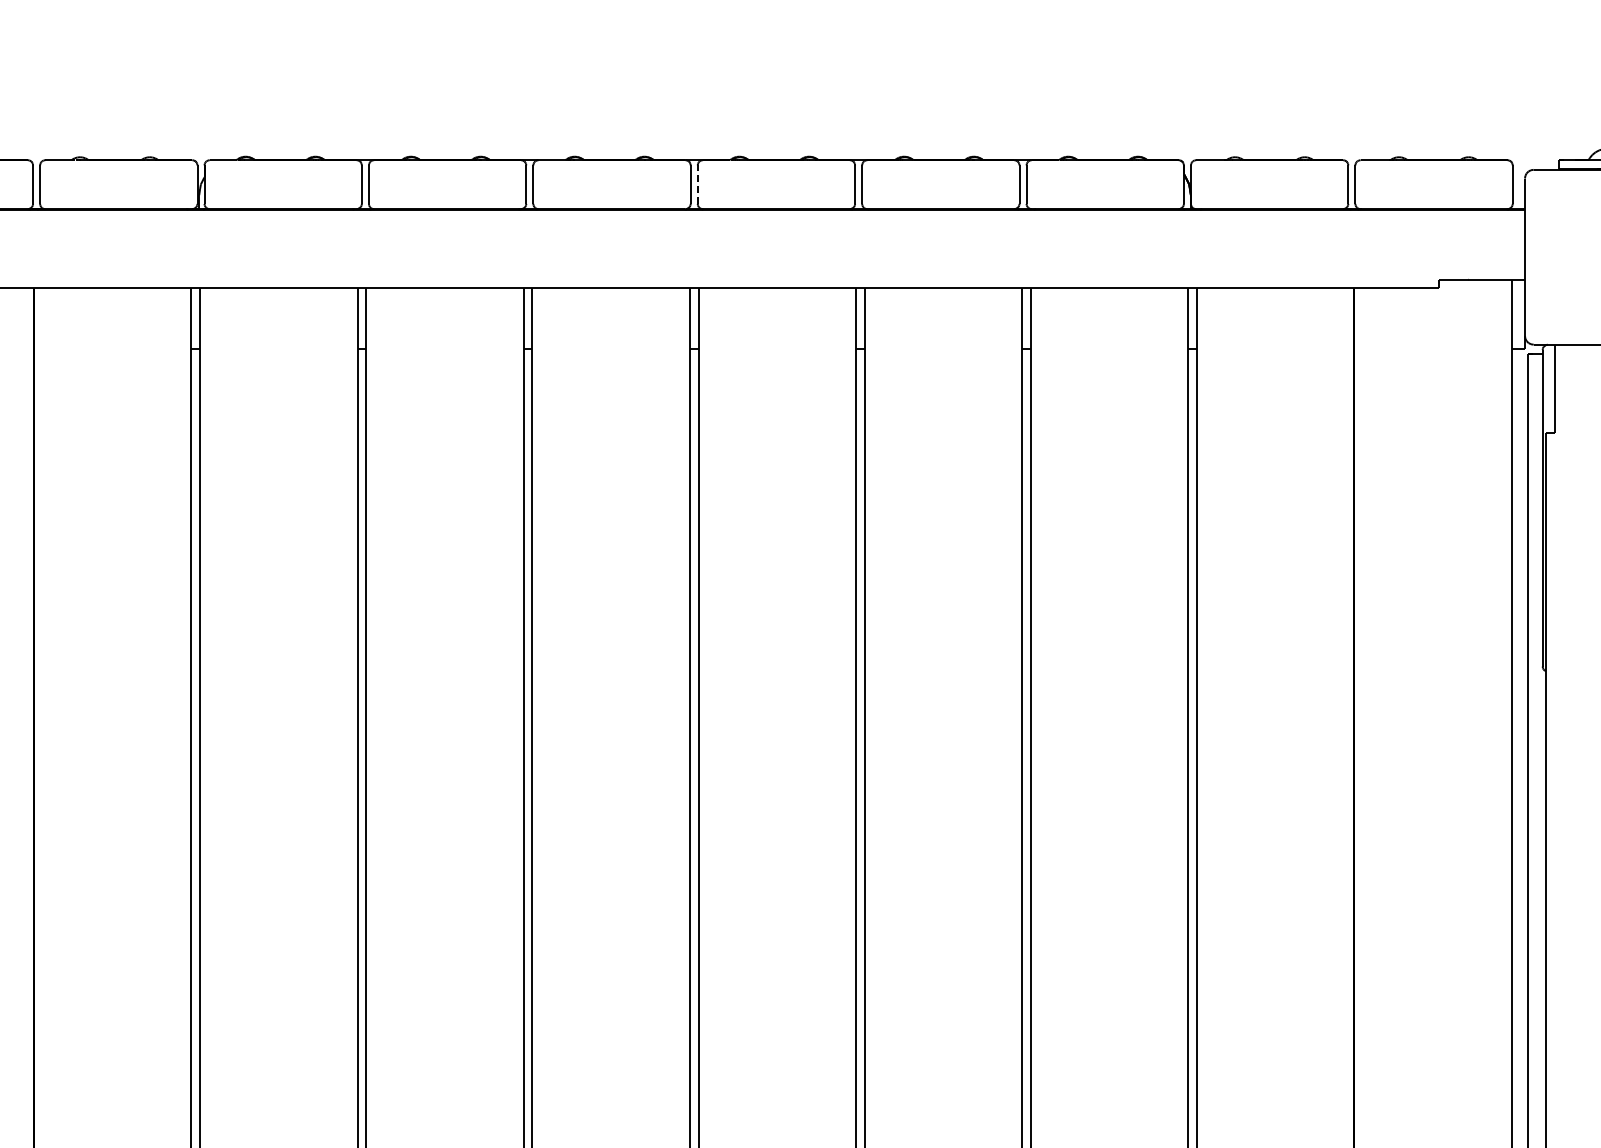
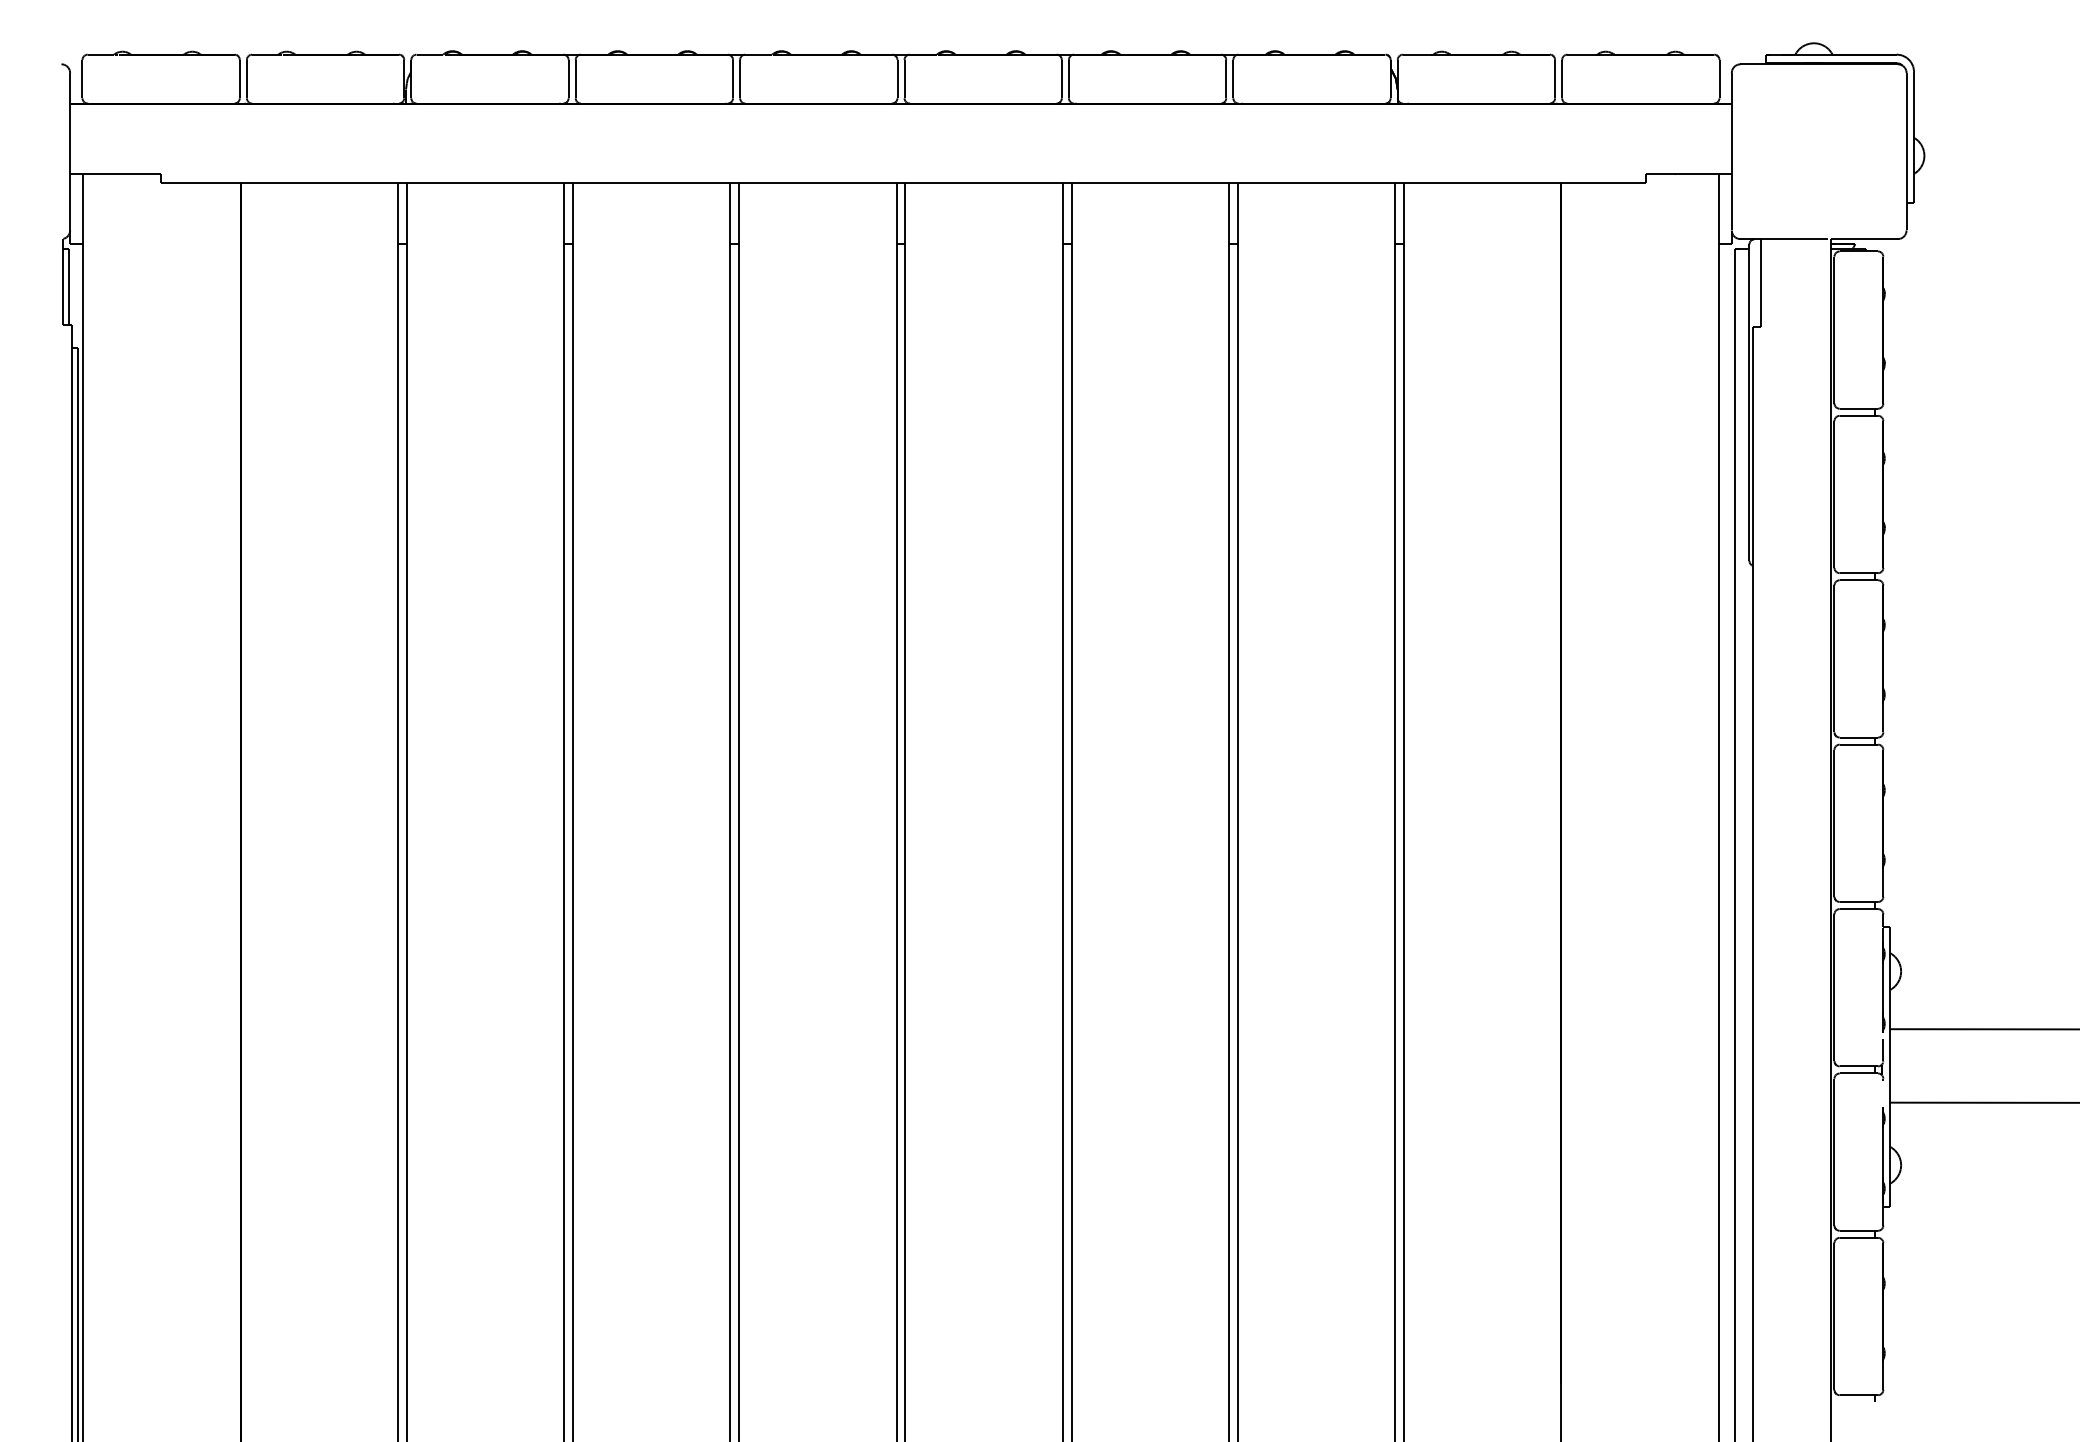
line: (697, 184) -> (904, 78), dashed -> solid

